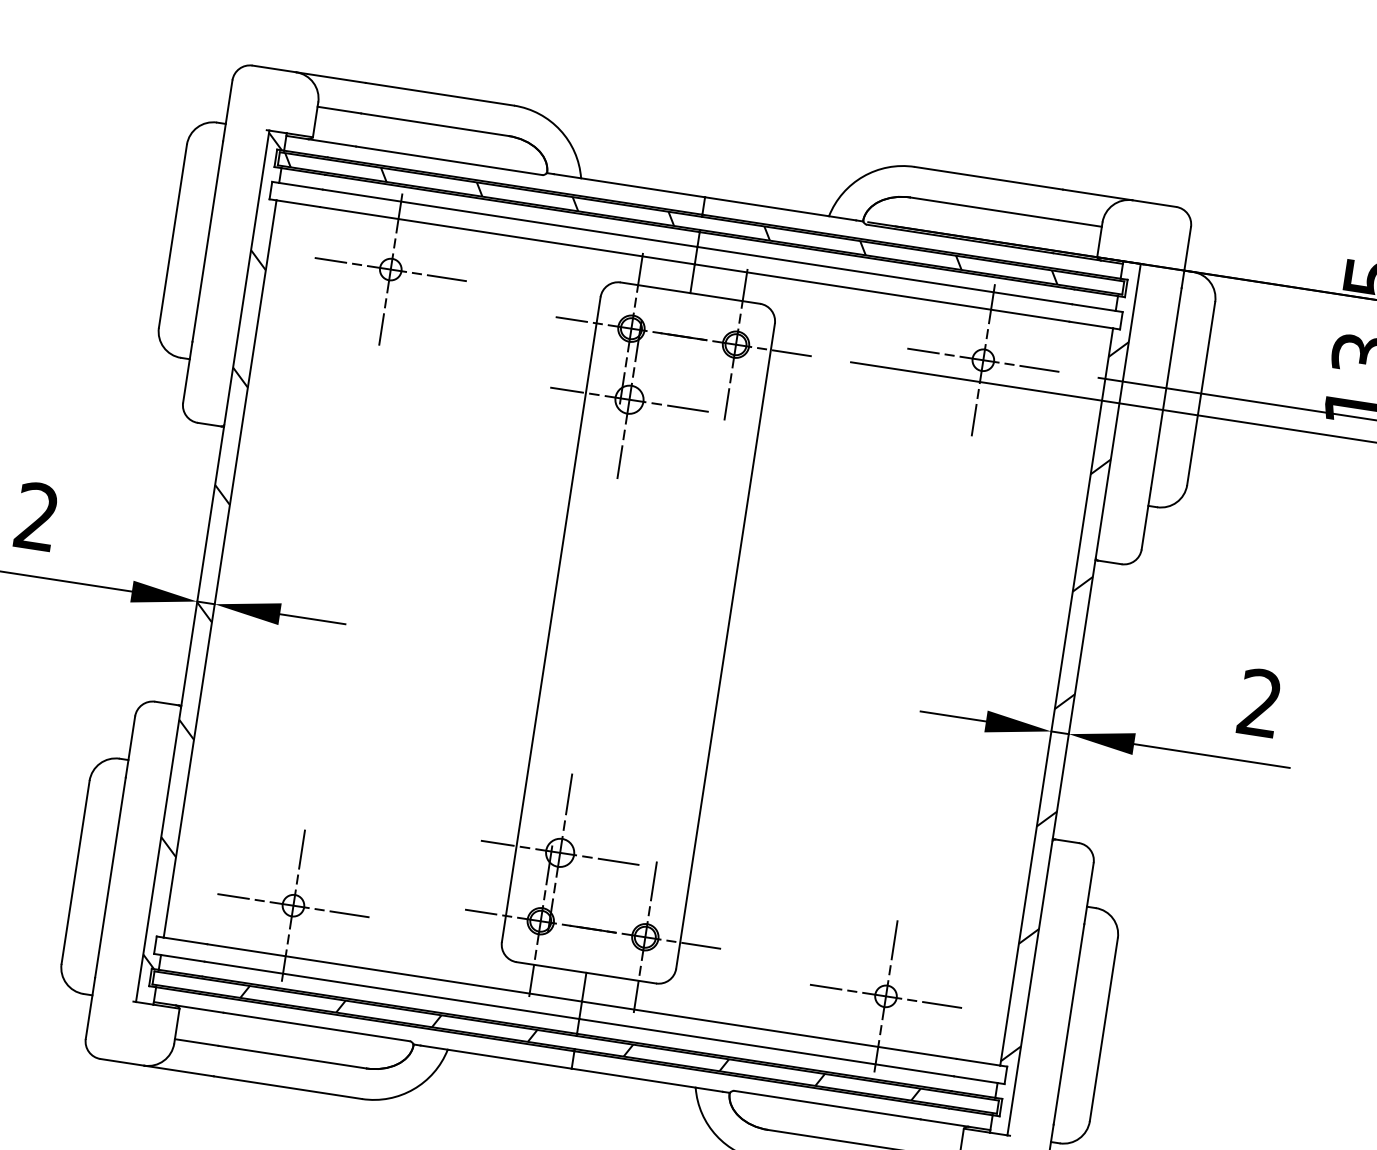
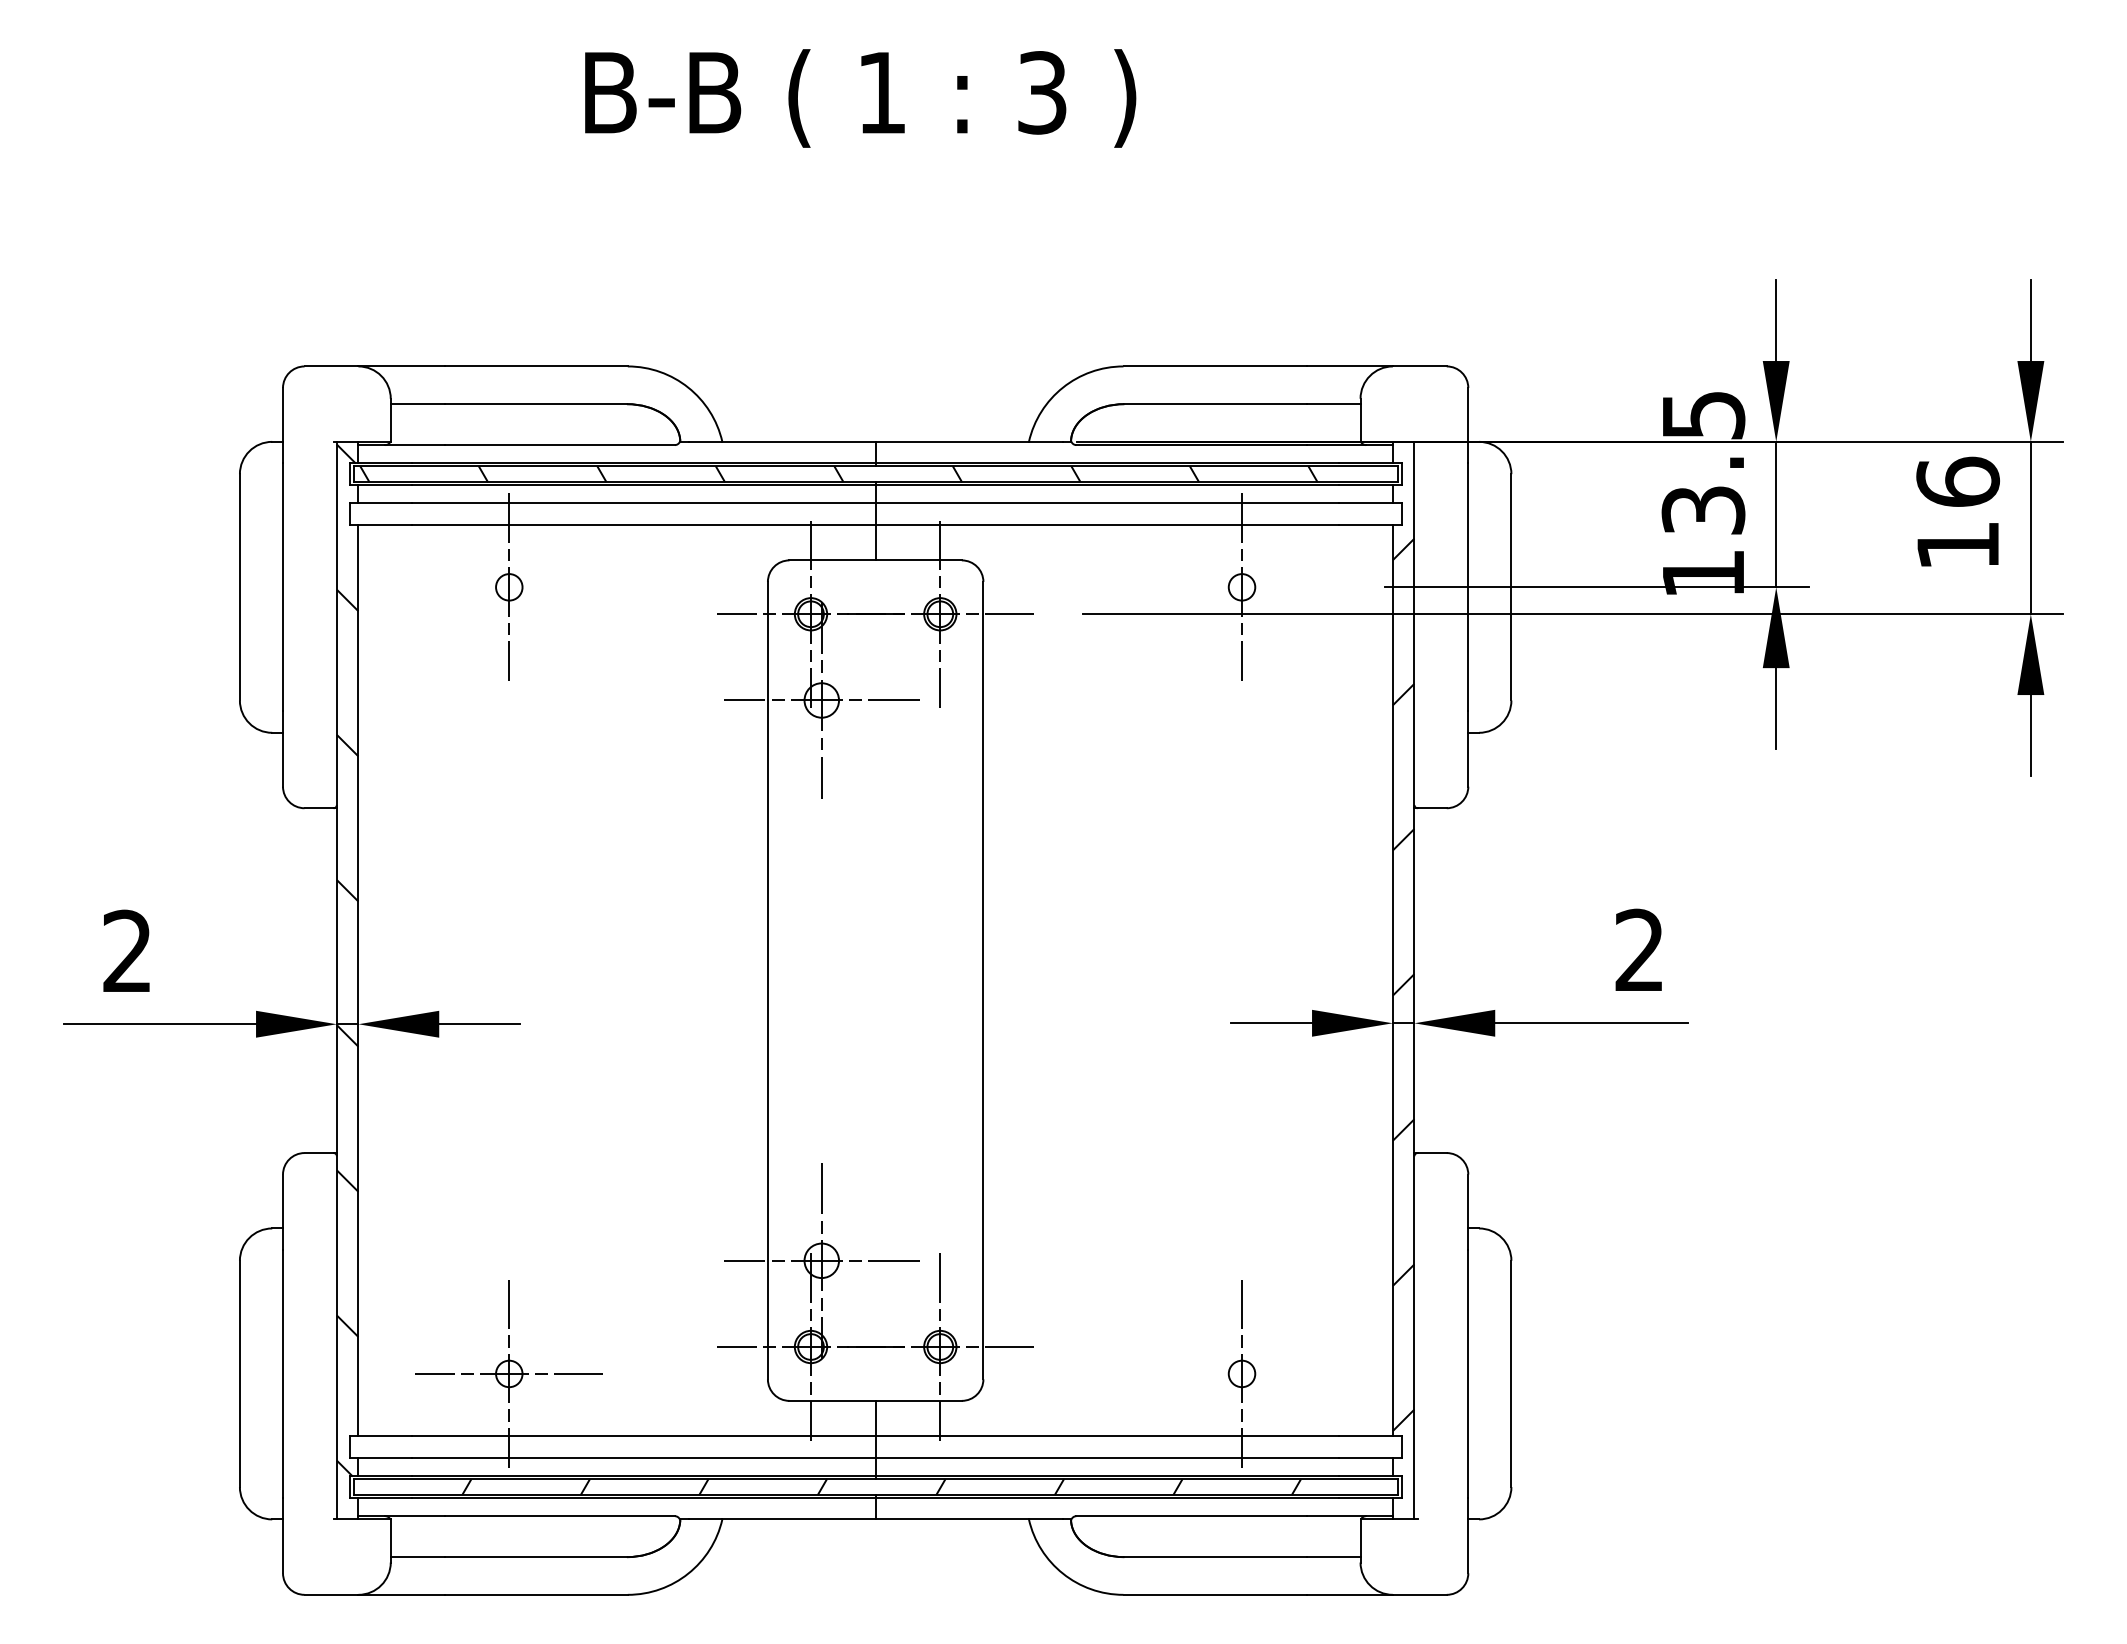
line: (390, 269) -> (509, 587), removed
line: (982, 360) -> (1241, 587), removed
line: (885, 995) -> (1241, 1373), removed

